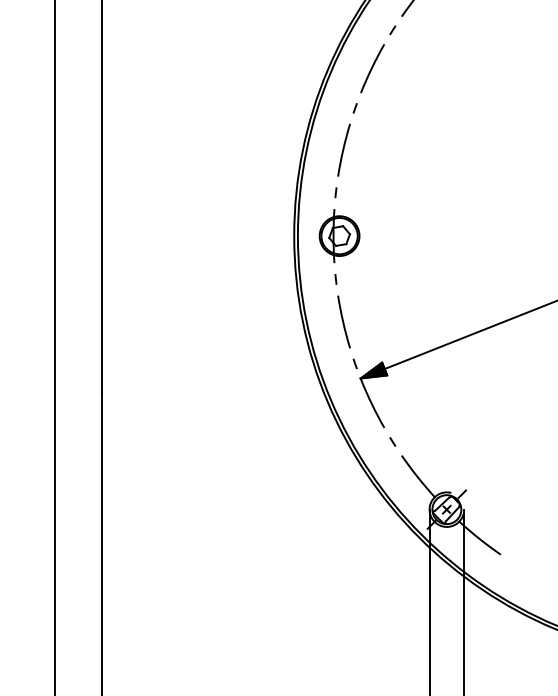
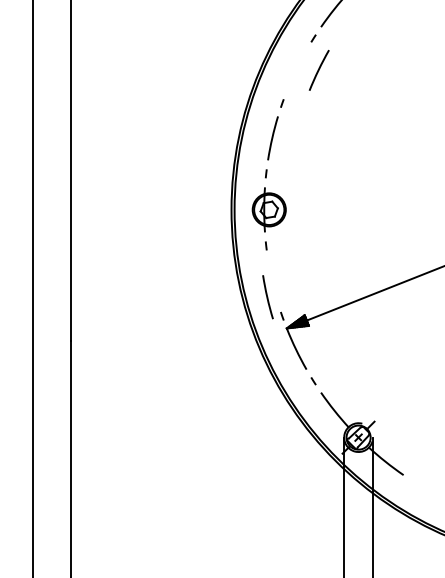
line: (372, 68) -> (319, 70), moved
line: (343, 321) -> (267, 296), moved

